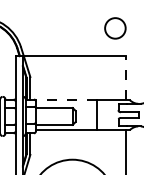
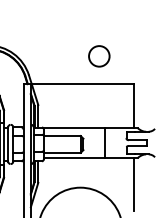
circle: (115, 28) -> (99, 56), moved
line: (125, 77) -> (133, 105), dashed -> solid
line: (65, 99) -> (73, 127), dashed -> solid

